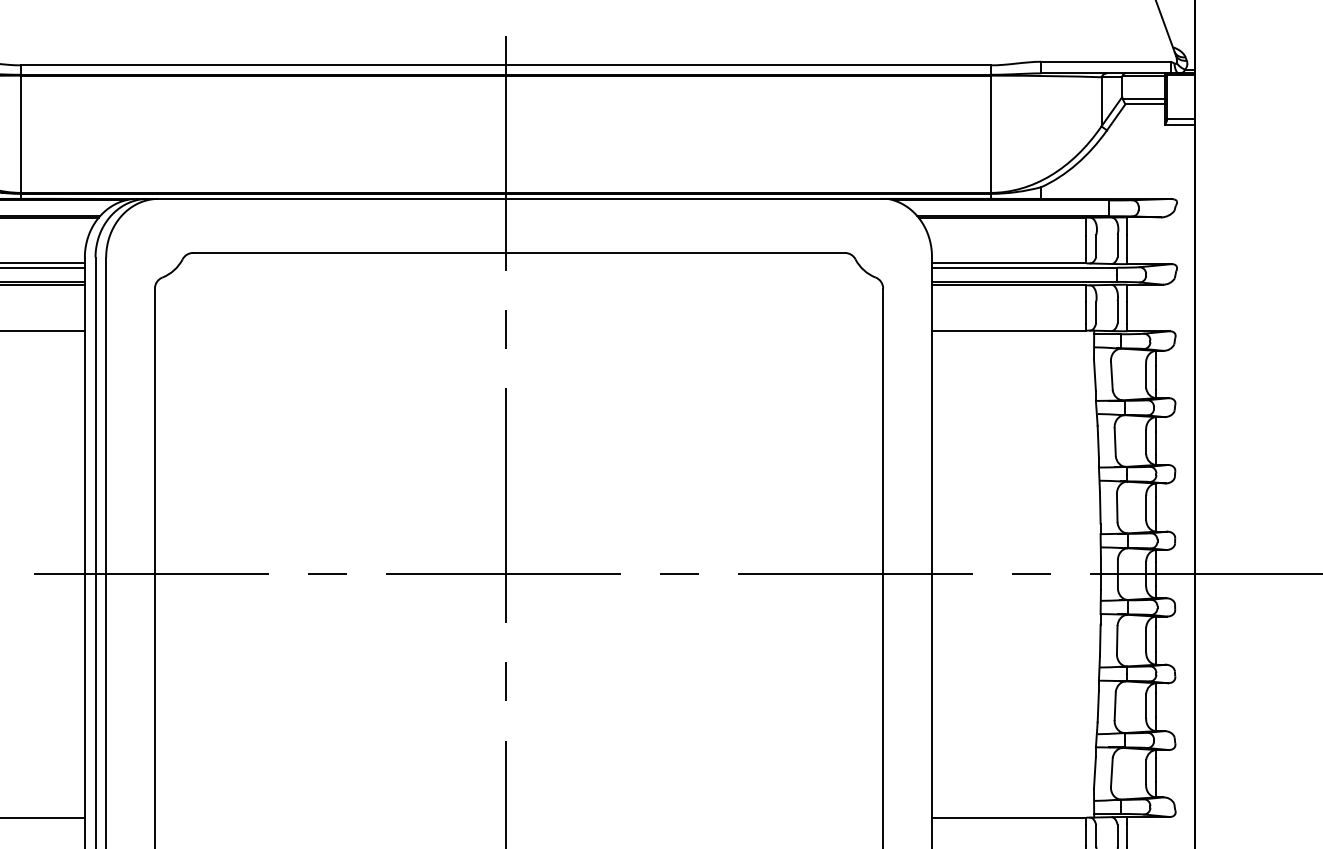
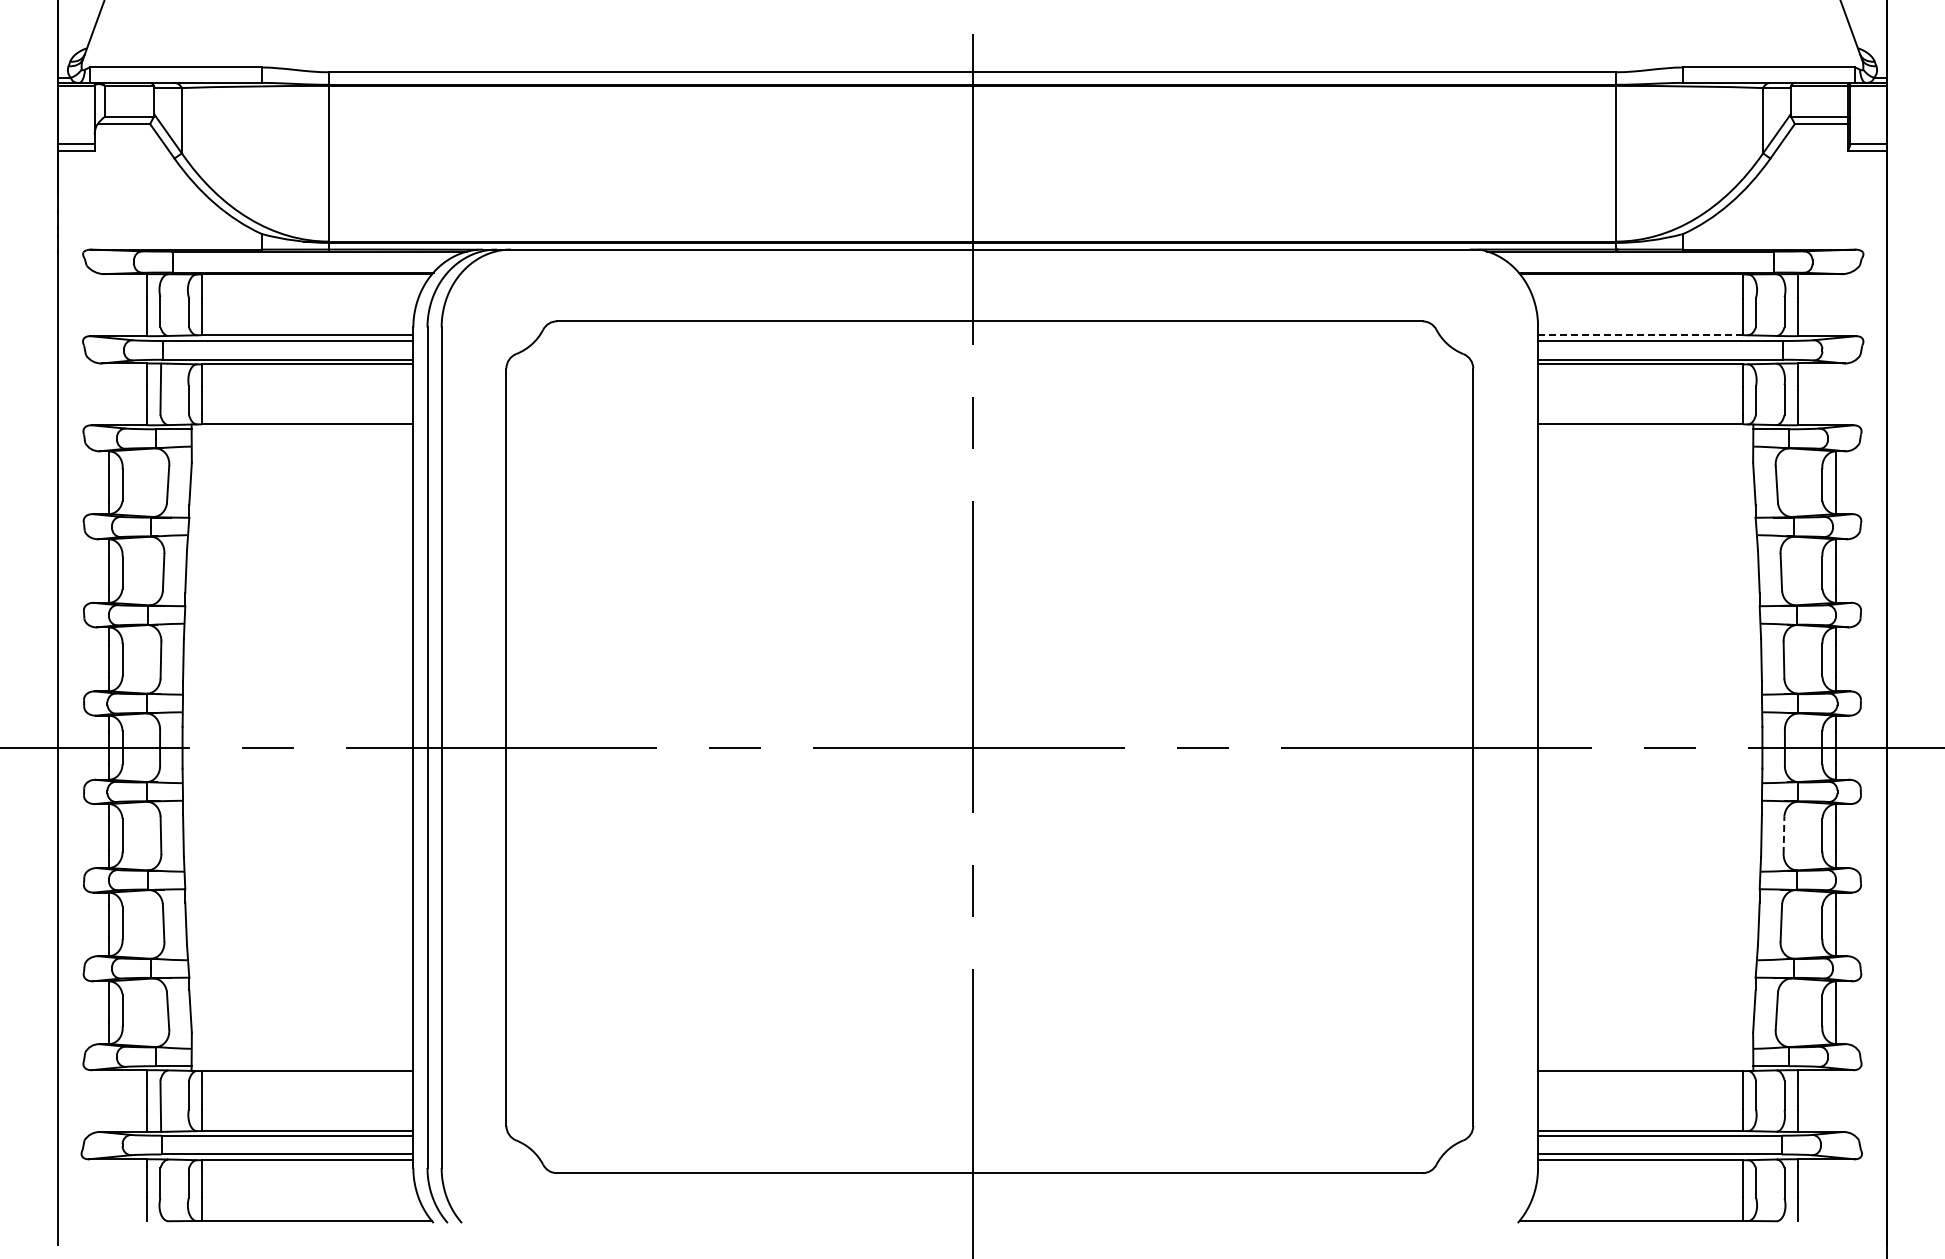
line: (1009, 263) -> (1640, 335), solid -> dashed
line: (1117, 640) -> (1784, 835), solid -> dashed

